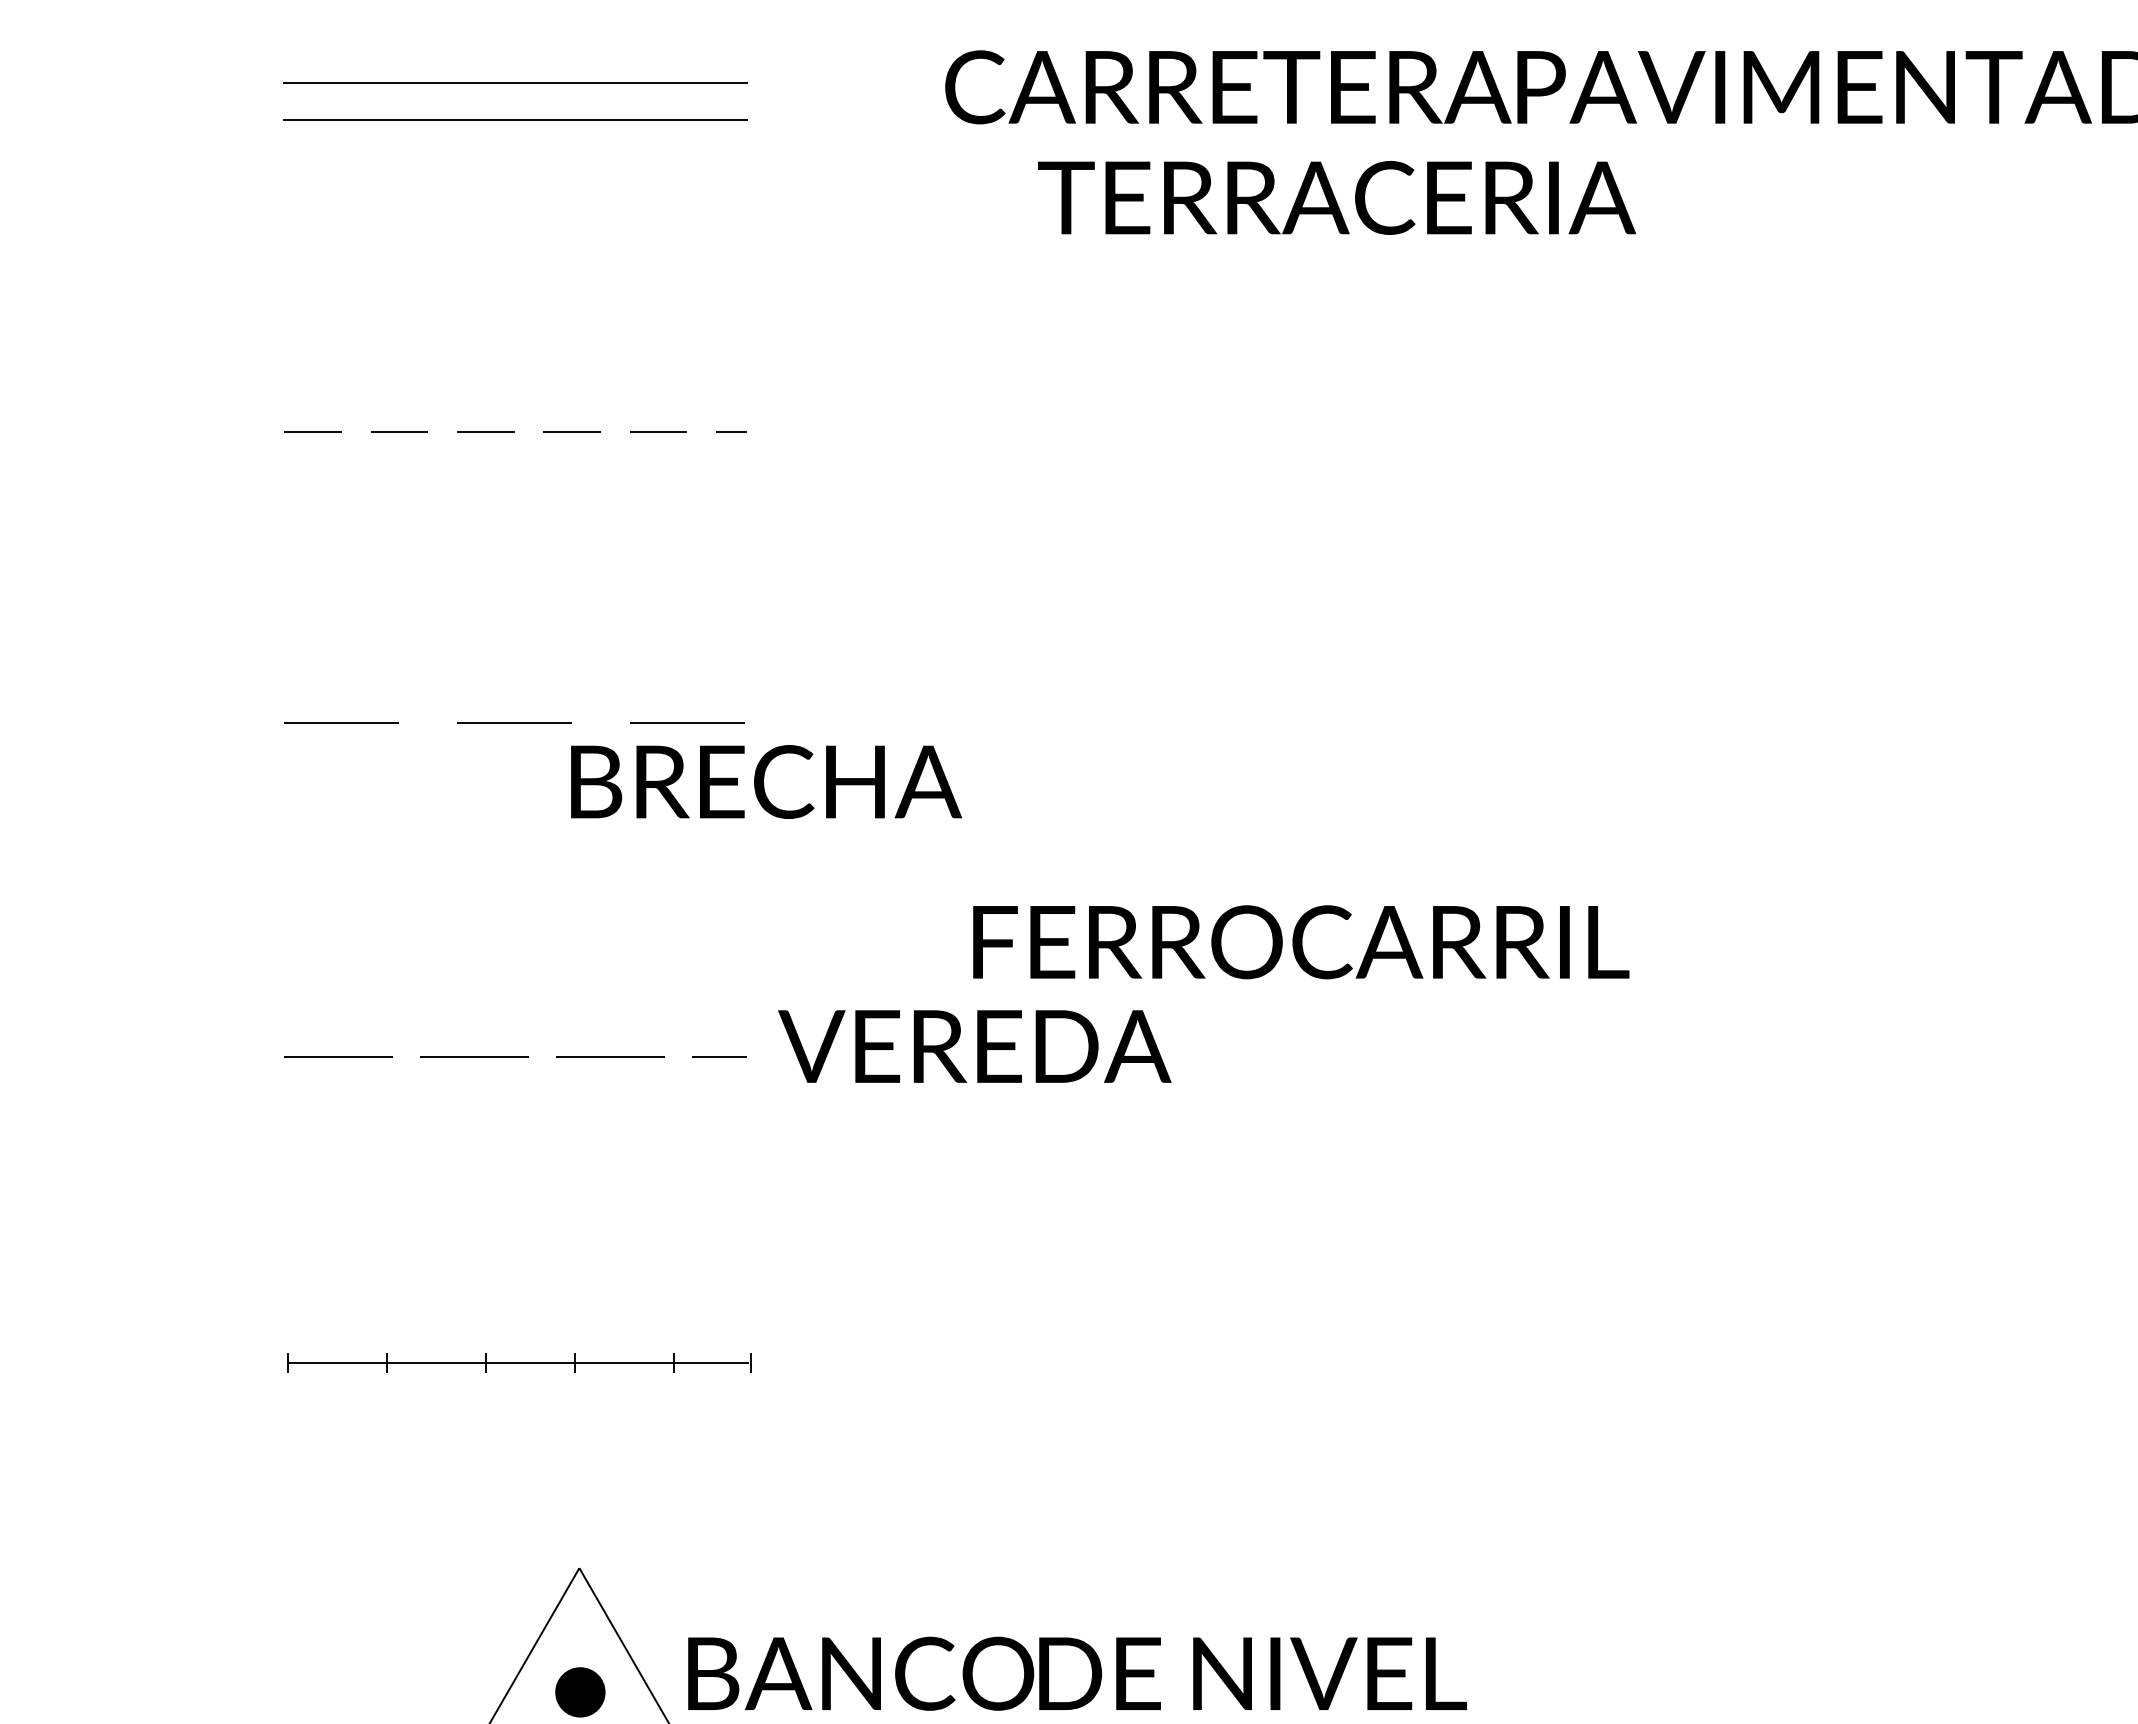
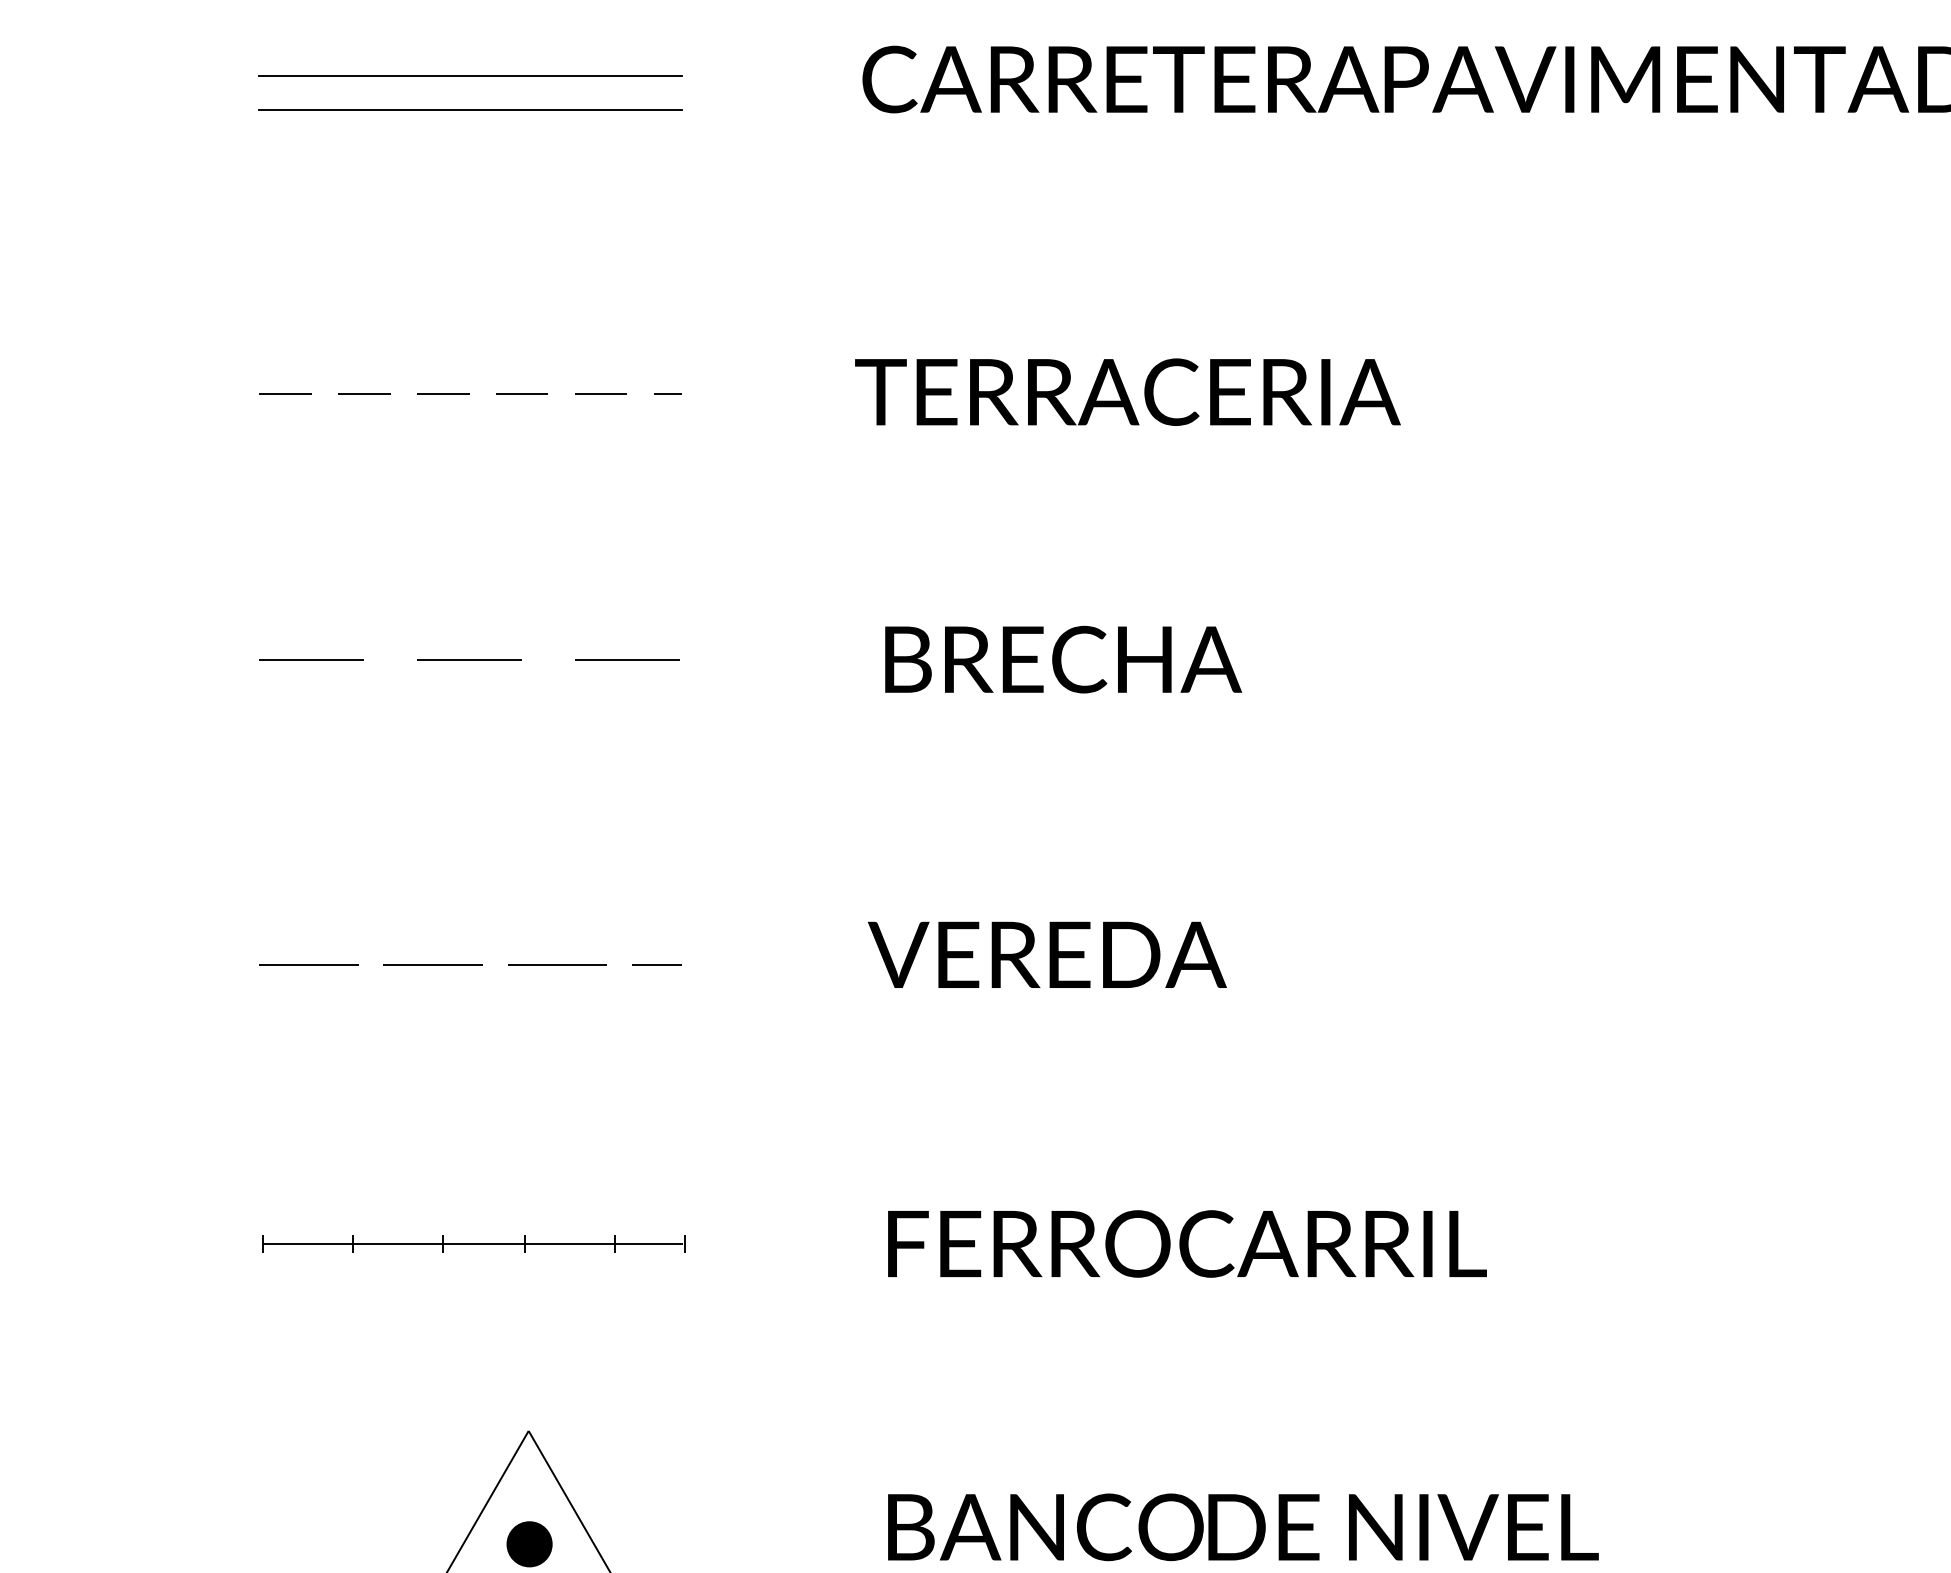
text: (1336, 197) -> (1127, 391), moved
text: (766, 781) -> (1063, 659), moved
text: (1301, 942) -> (1187, 1244), moved
text: (974, 1046) -> (1047, 954), moved
text: (1077, 1673) -> (1243, 1527), moved

